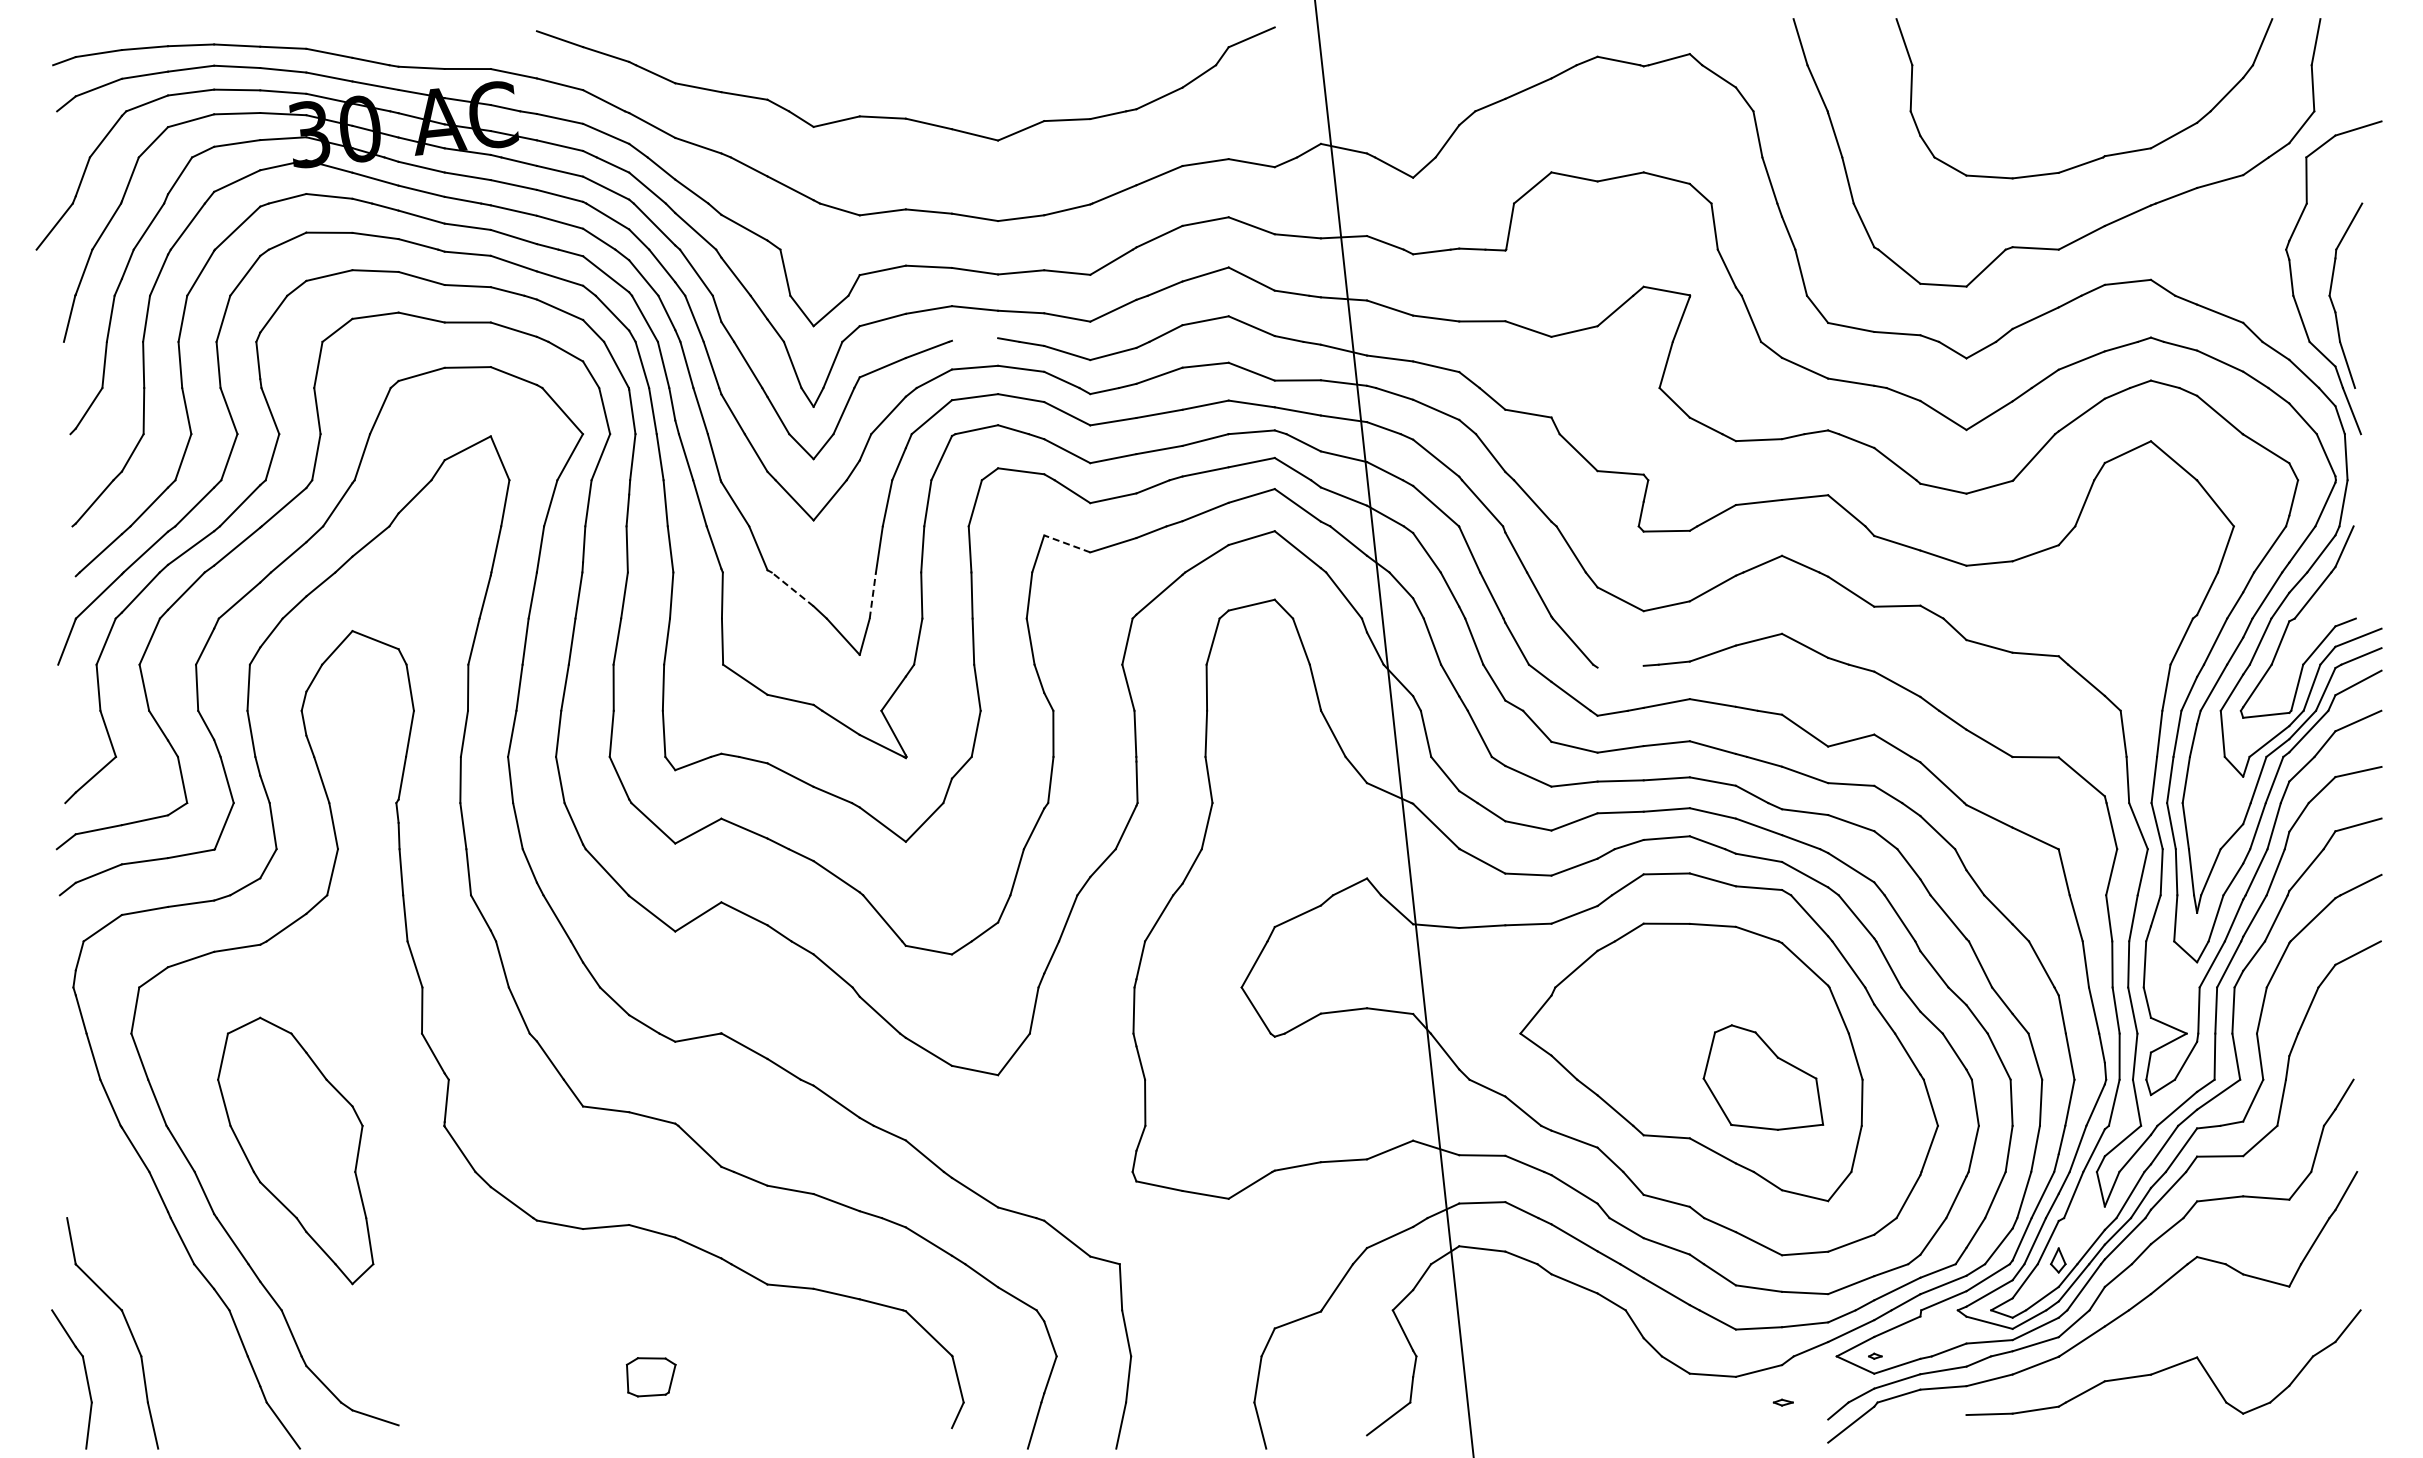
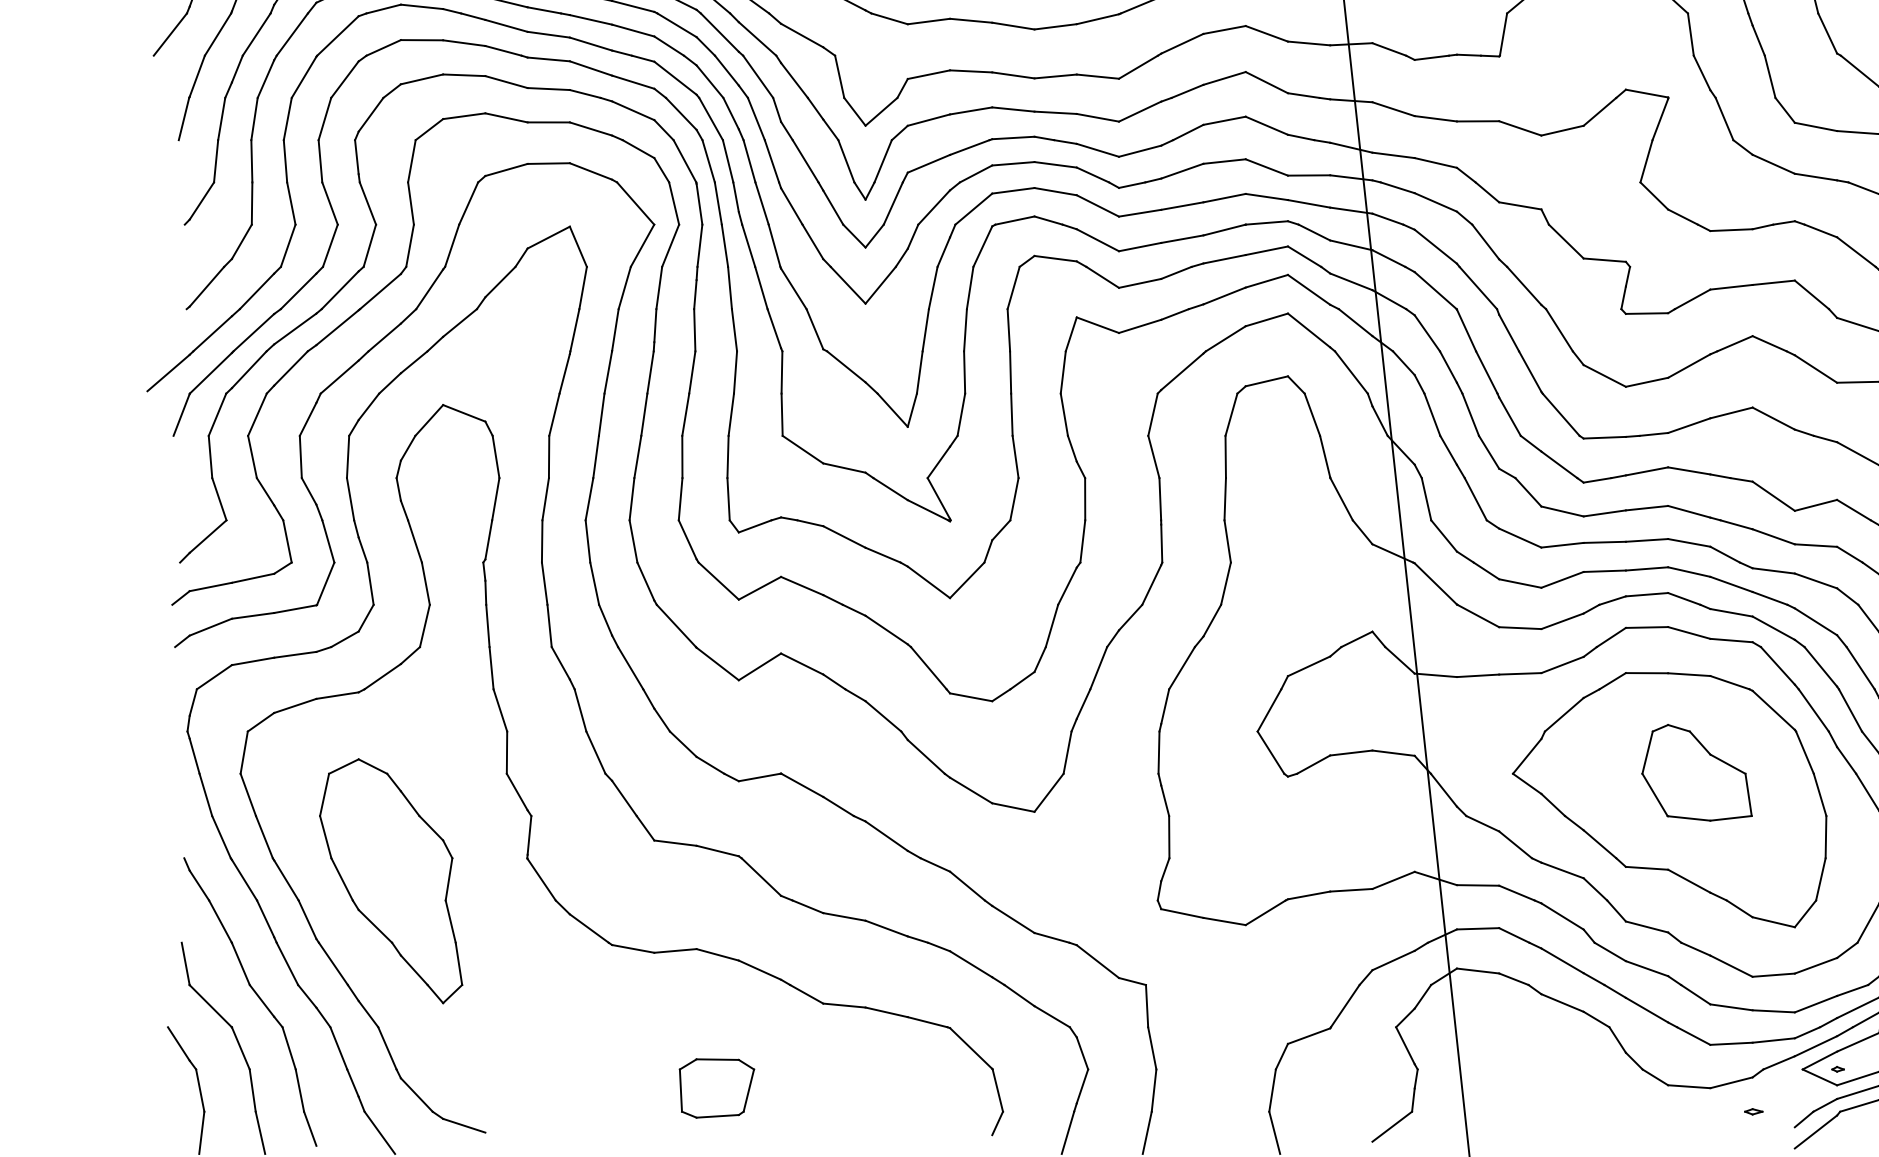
line: (975, 339) -> (1013, 137), added
line: (1067, 543) -> (1098, 324), dashed -> solid
line: (792, 589) -> (846, 366), dashed -> solid
line: (52, 595) -> (168, 372), added
line: (872, 595) -> (919, 372), dashed -> solid
line: (1620, 666) -> (1604, 437), added
part: (1763, 1077) -> (1697, 772), moved
part: (148, 1275) -> (256, 995), added
part: (650, 1377) -> (716, 1088), size x1.67

